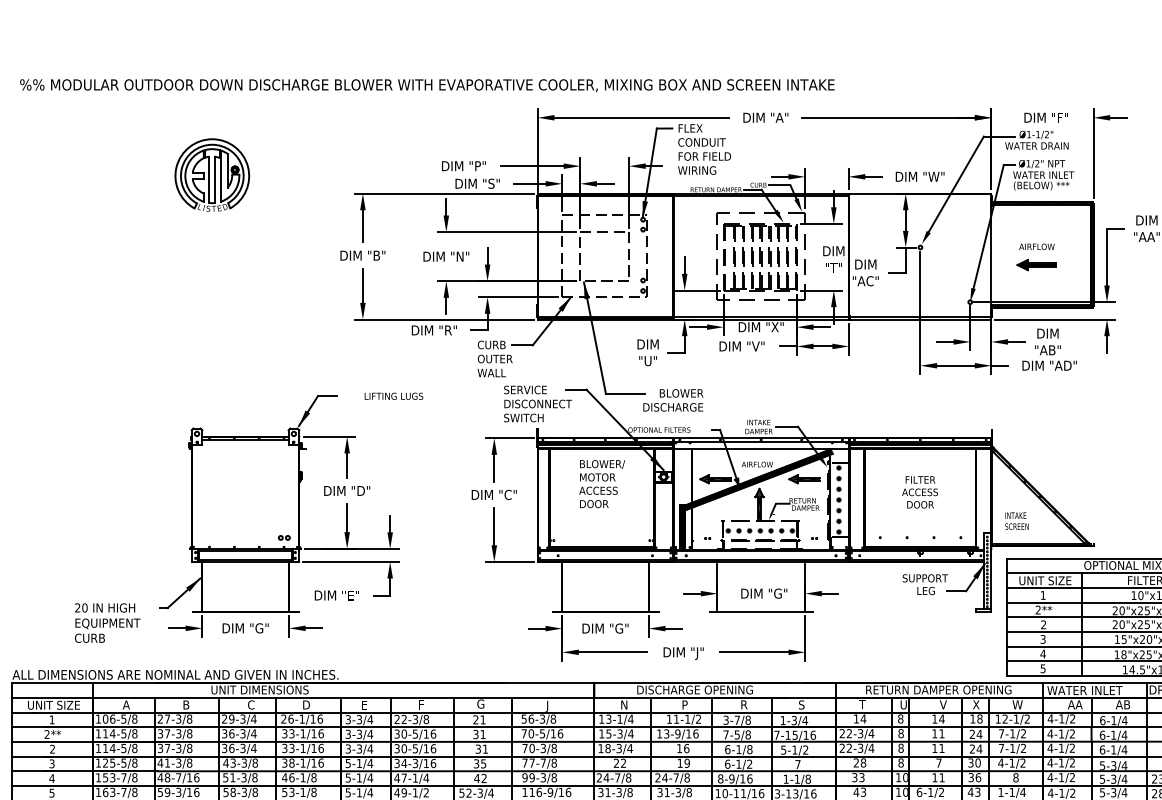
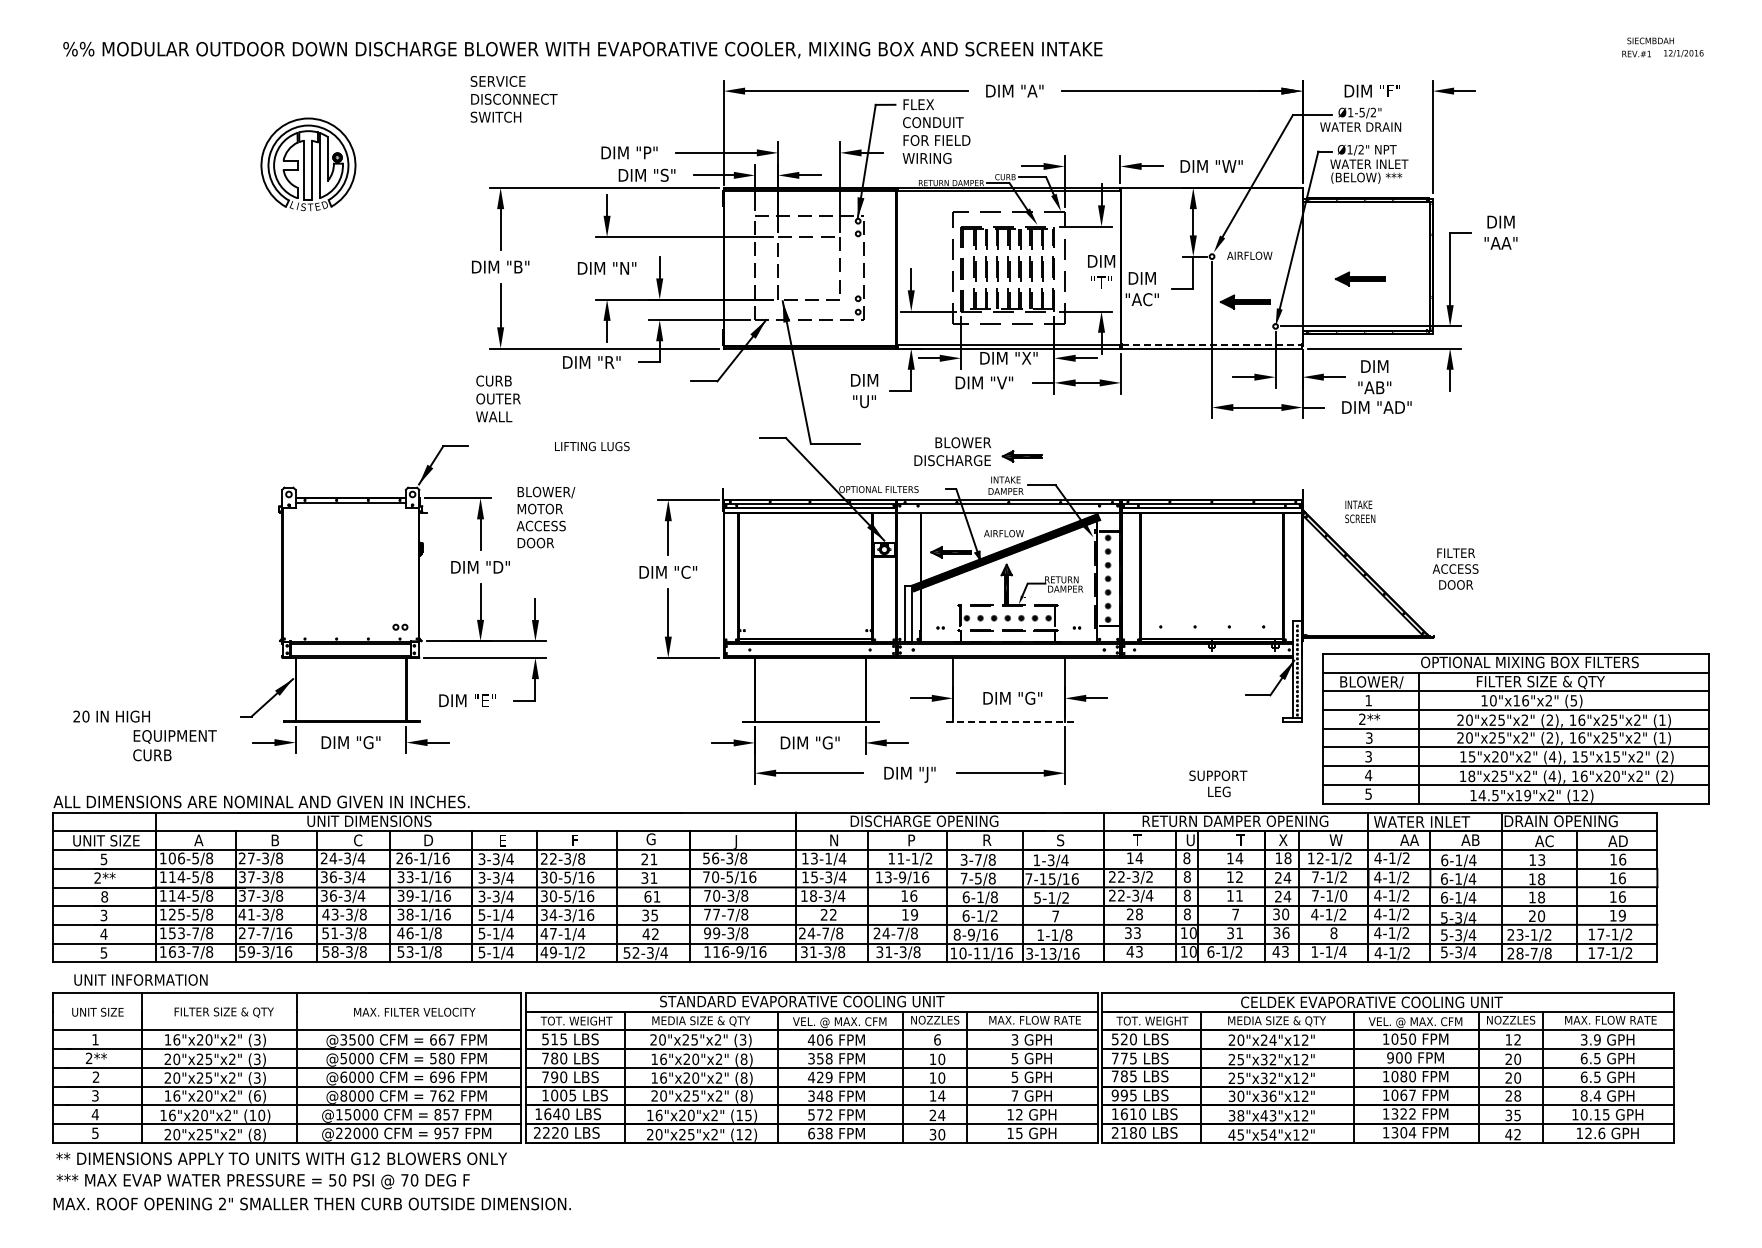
text: (1037, 134) -> (1361, 112), Ø1-1/2" -> Ø1-5/2"
text: (1036, 246) -> (1249, 255), moved
part: (945, 282) -> (1244, 301), added
line: (920, 316) -> (1212, 344), solid -> dashed
text: (495, 358) -> (498, 398), moved
text: (394, 396) -> (592, 446), moved
text: (673, 400) -> (952, 451), moved
text: (537, 404) -> (513, 99), moved
part: (804, 479) -> (1021, 456), moved
text: (601, 484) -> (545, 517), moved
text: (920, 491) -> (1455, 568), moved
text: (1017, 520) -> (1360, 511), moved
hatch: (681, 527) -> (907, 613), removed
text: (1045, 581) -> (1371, 682), UNIT SIZE -> BLOWER/
text: (925, 584) -> (1218, 783), moved
text: (104, 607) -> (111, 716), moved
line: (760, 611) -> (1008, 721), solid -> dashed
text: (1043, 625) -> (1369, 738), 2 -> 3
text: (942, 704) -> (1240, 839), V -> T
text: (51, 719) -> (103, 859), 1 -> 5
text: (231, 719) -> (333, 858), 29-3/4 -> 24-3/4
text: (871, 733) -> (1149, 876), 22-3/4 -> 22-3/2
text: (941, 733) -> (1239, 876), 11 -> 12
text: (52, 748) -> (104, 896), 2 -> 8
text: (291, 748) -> (409, 895), 33-1/16 -> 39-1/16
text: (478, 748) -> (647, 896), 31 -> 61
text: (1023, 748) -> (1343, 895), 7-1/2 -> 7-1/0
text: (163, 777) -> (246, 933), 48-7/16 -> 27-7/16
text: (934, 777) -> (1230, 933), 11 -> 31

